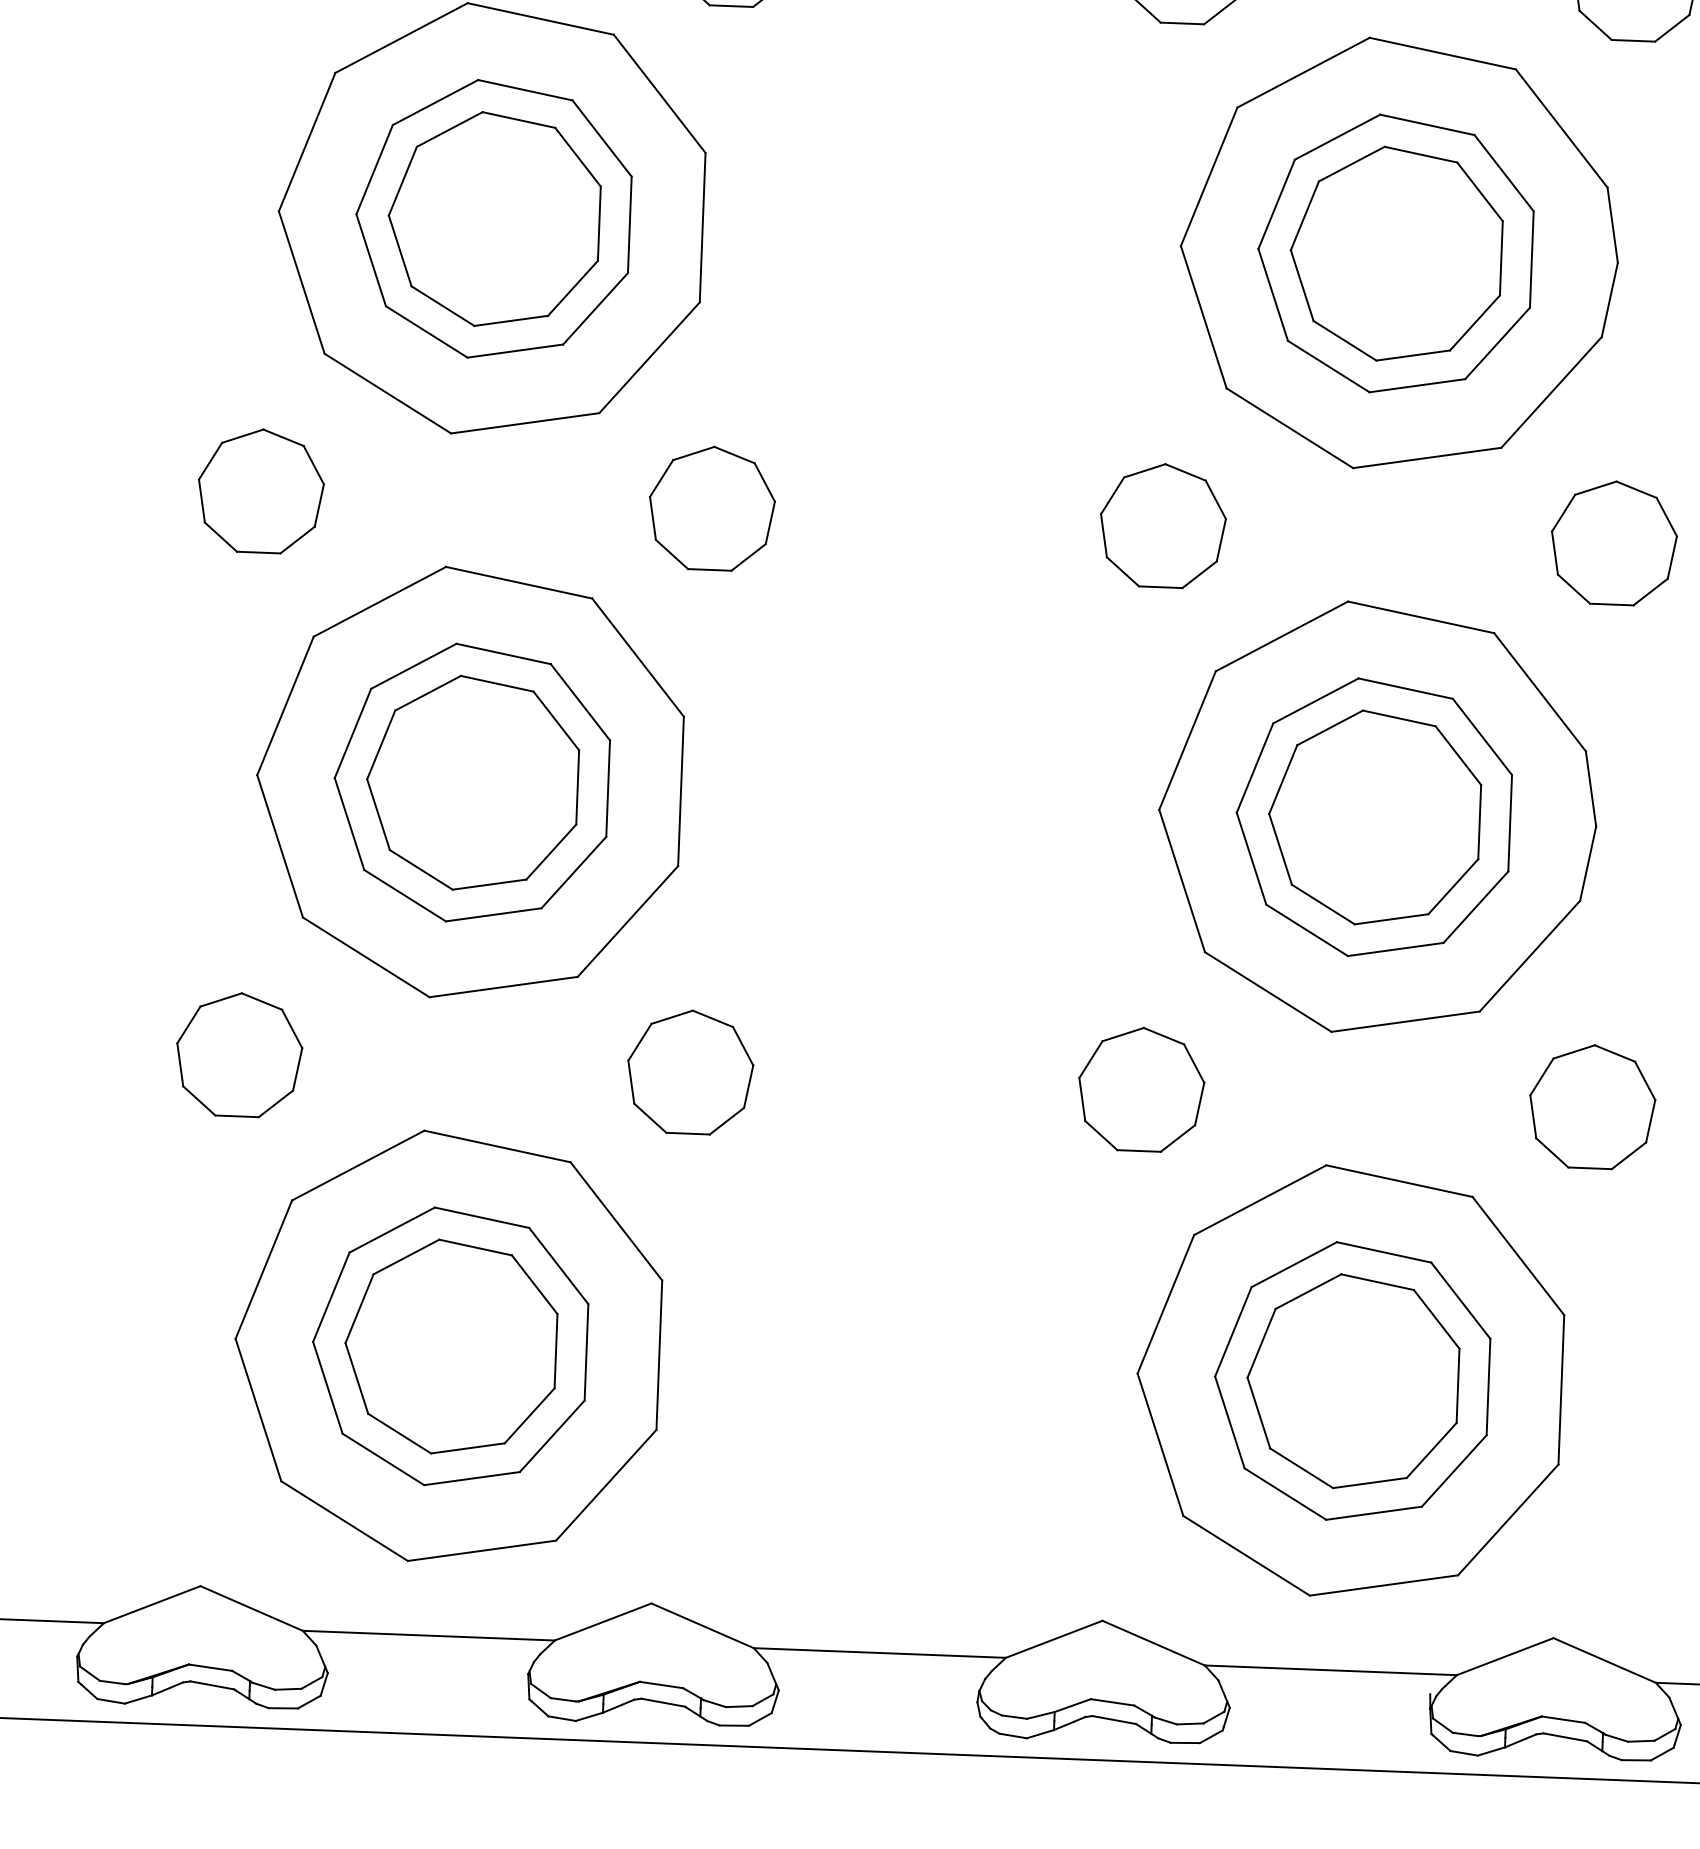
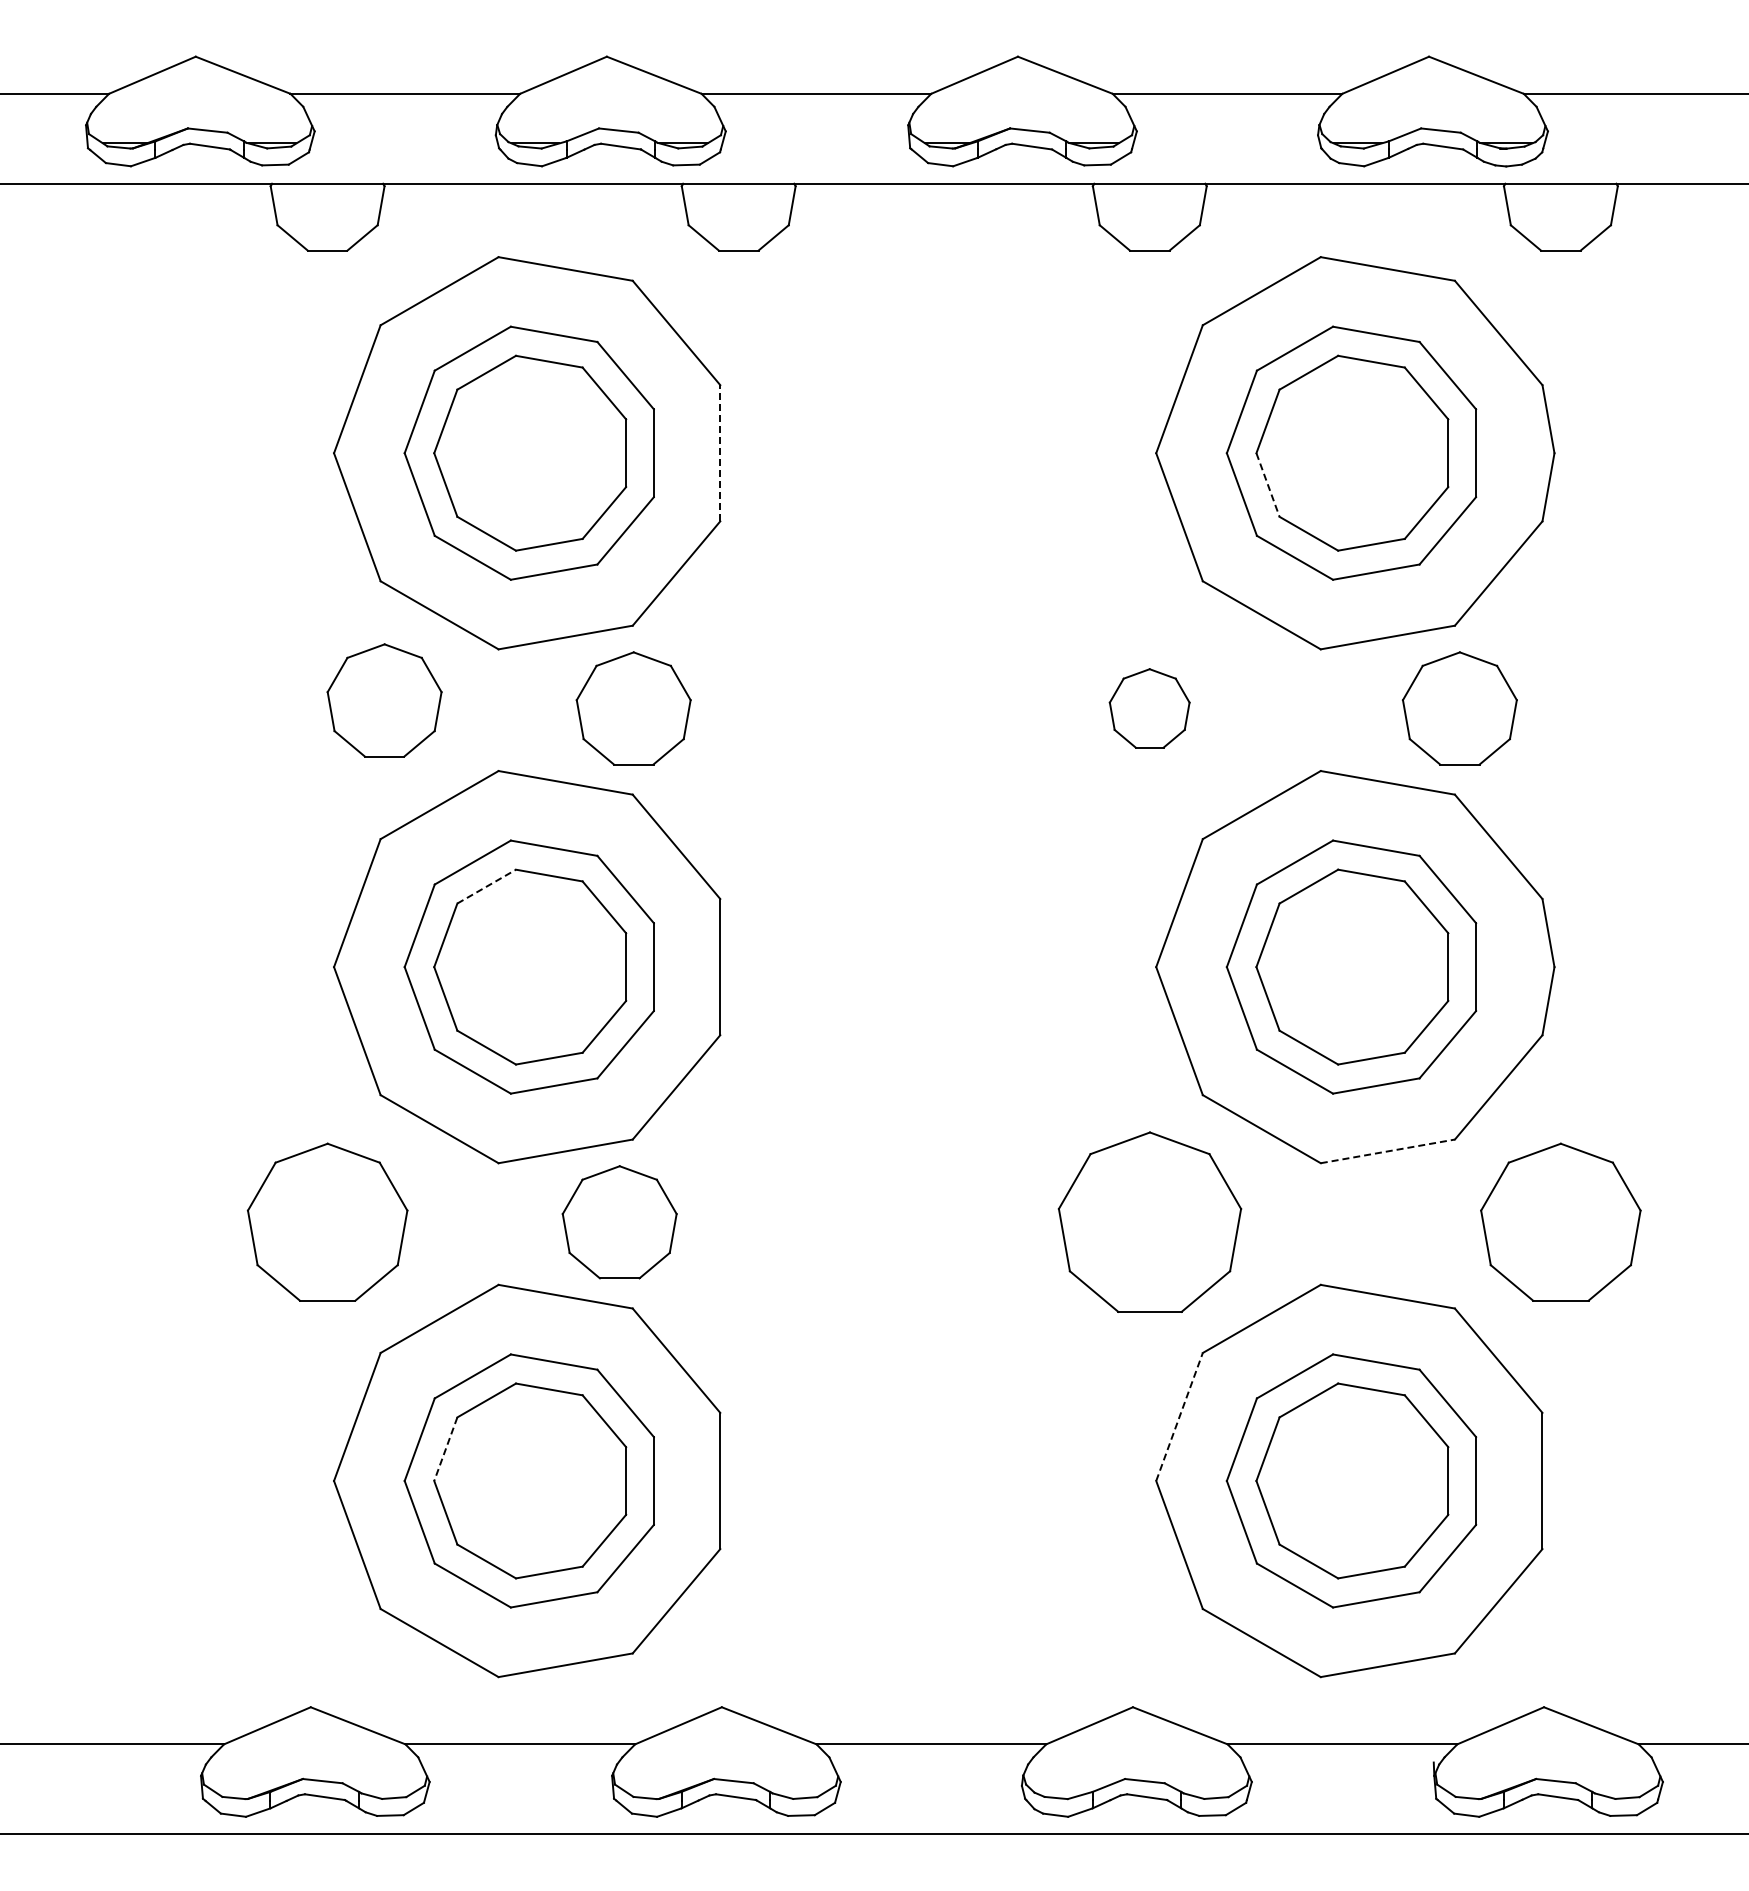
line: (702, 226) -> (720, 452), solid -> dashed
line: (1302, 286) -> (1268, 485), solid -> dashed
part: (260, 491) -> (384, 700), moved
part: (711, 508) -> (633, 708), moved
part: (1162, 525) -> (1149, 708), size x0.7
part: (1613, 543) -> (1459, 708), moved
line: (427, 693) -> (486, 886), solid -> dashed
line: (1406, 1021) -> (1388, 1151), solid -> dashed
part: (239, 1055) -> (327, 1222), size x1.4
part: (690, 1072) -> (619, 1222), moved
part: (1141, 1089) -> (1149, 1222), size x1.6
part: (1592, 1107) -> (1560, 1222), size x1.4
line: (1165, 1303) -> (1179, 1416), solid -> dashed
line: (359, 1309) -> (445, 1449), solid -> dashed

